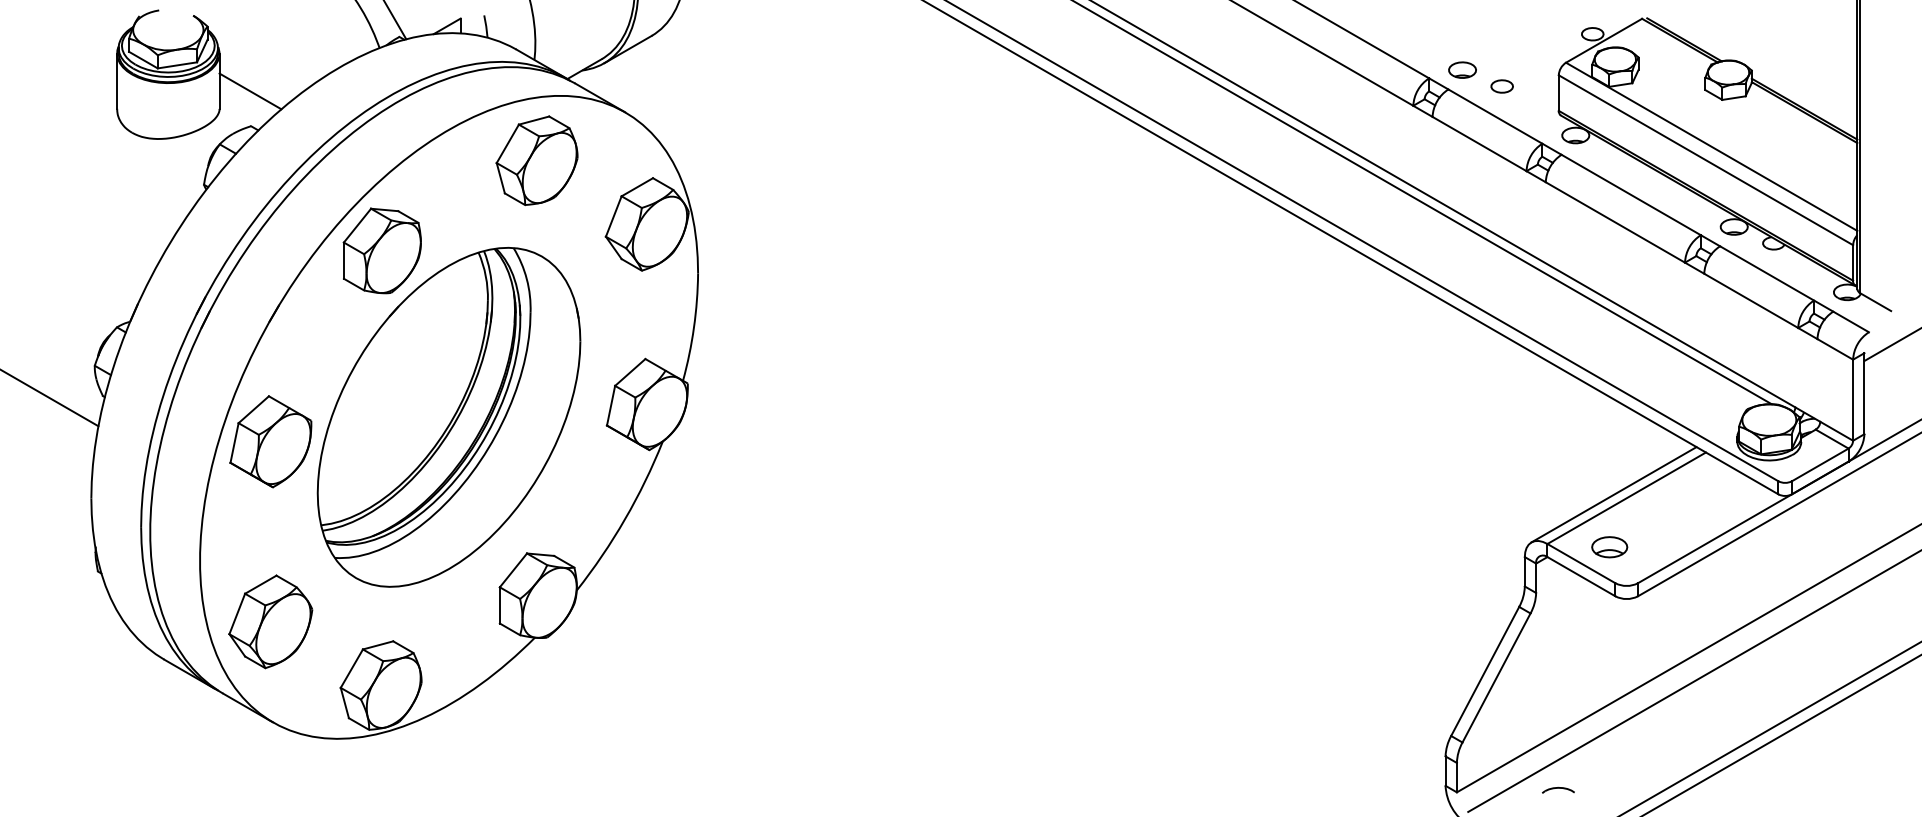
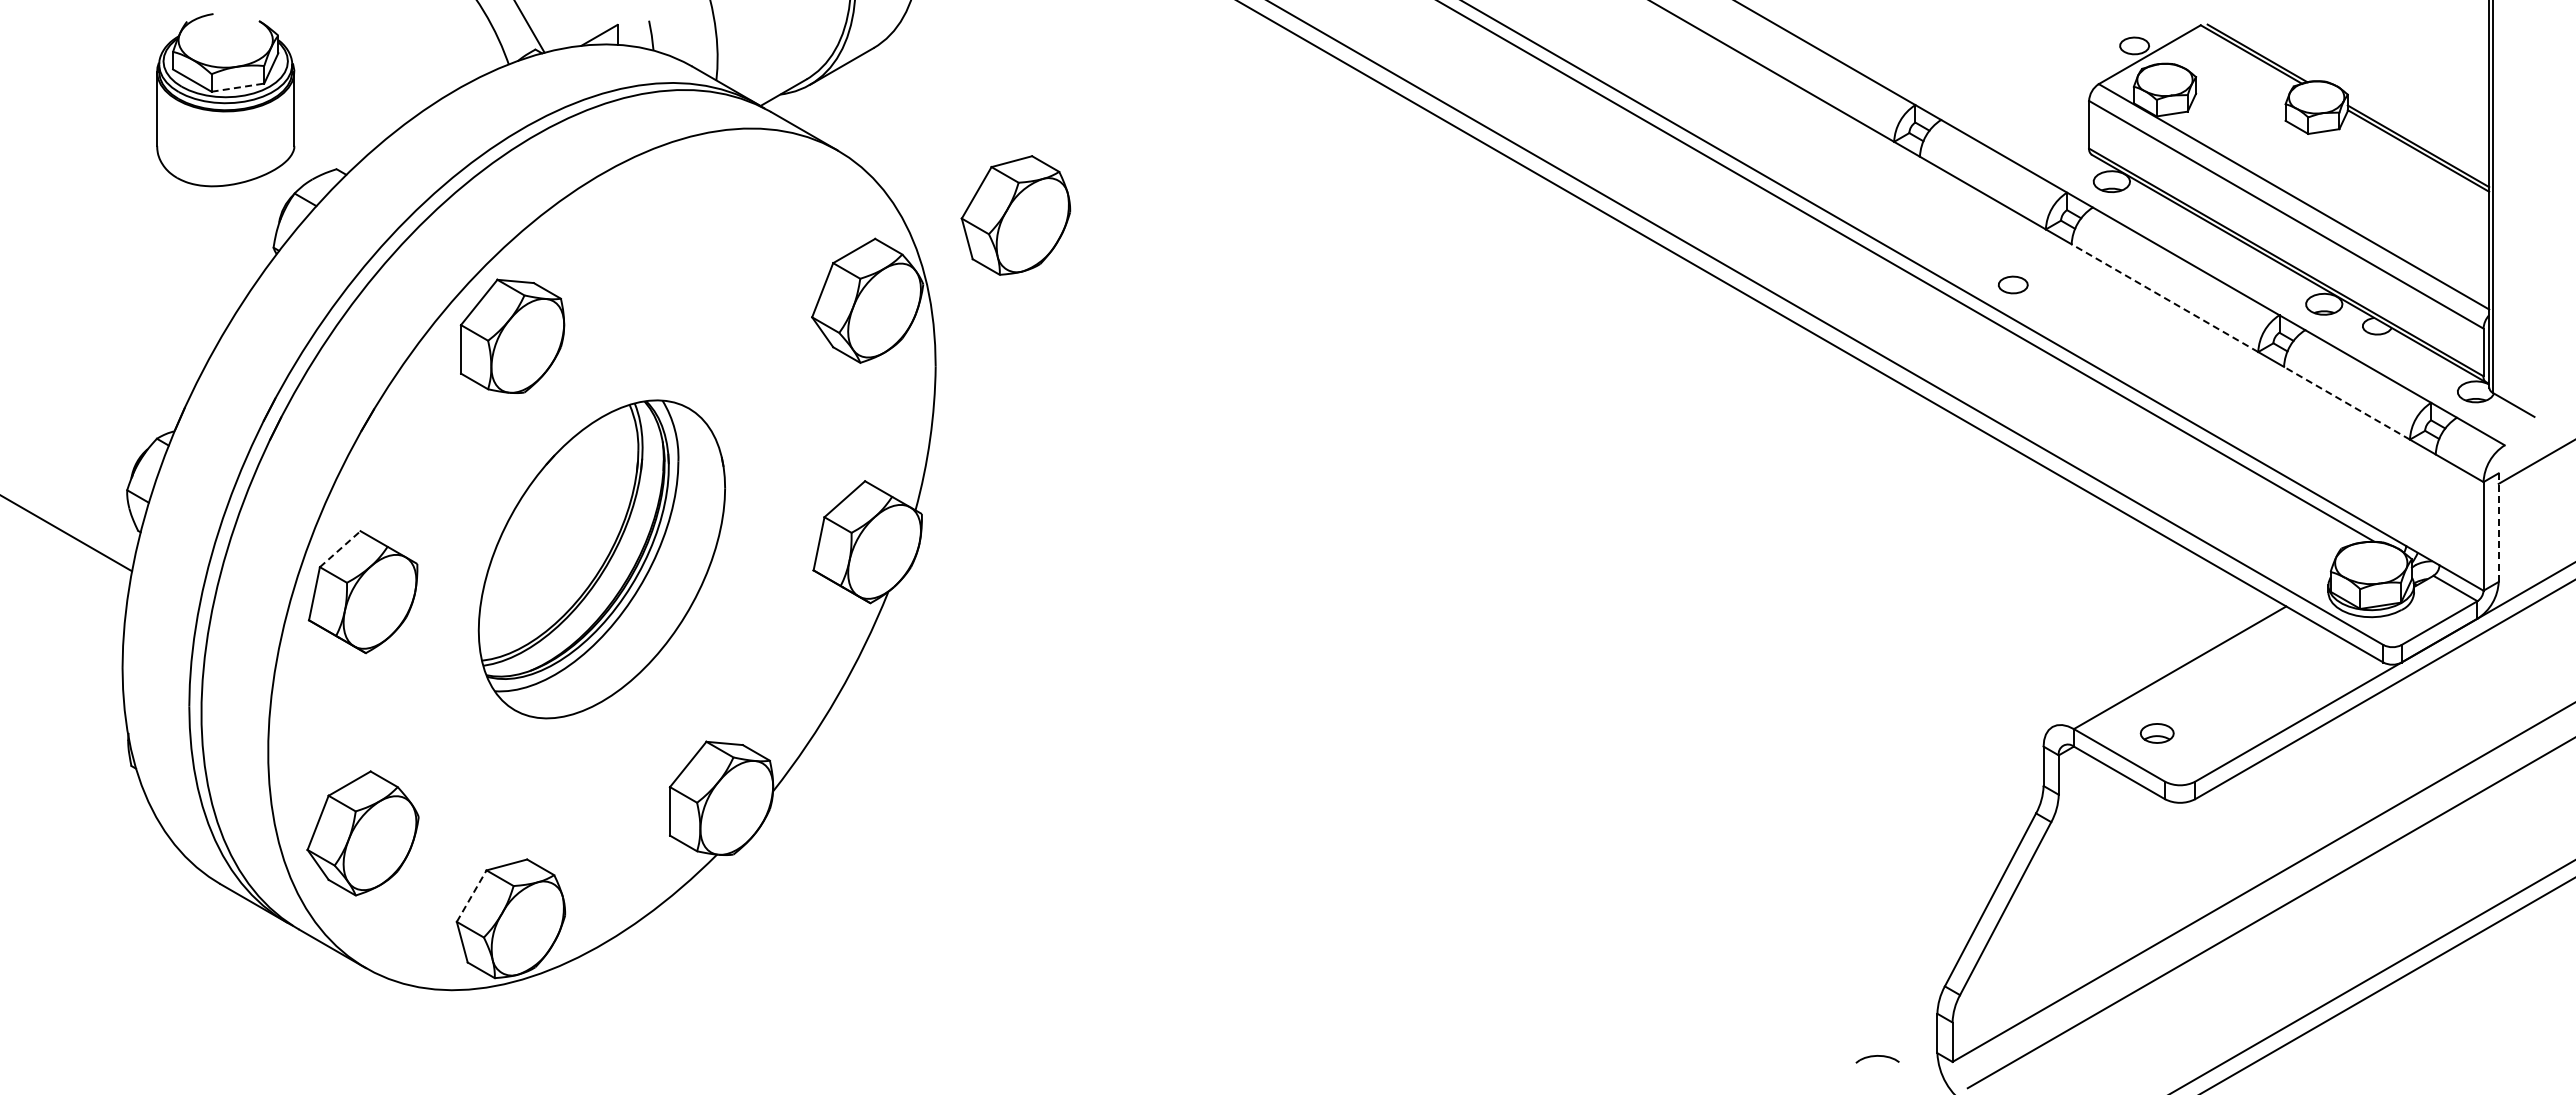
line: (177, 65) -> (237, 87), solid -> dashed
part: (1462, 69) -> (1960, 93), removed
part: (1501, 86) -> (2012, 284), moved
line: (250, 91) -> (335, 122), removed
part: (536, 160) -> (1015, 215), moved
line: (1615, 222) -> (2164, 298), solid -> dashed
line: (1751, 301) -> (2347, 403), solid -> dashed
line: (1864, 394) -> (2498, 528), solid -> dashed
line: (253, 409) -> (340, 548), solid -> dashed
part: (448, 417) -> (601, 559), size x0.7
line: (1613, 494) -> (2162, 662), removed
part: (1609, 547) -> (2156, 733), size x0.7
line: (351, 668) -> (471, 896), solid -> dashed
part: (1558, 790) -> (1877, 1059), moved

